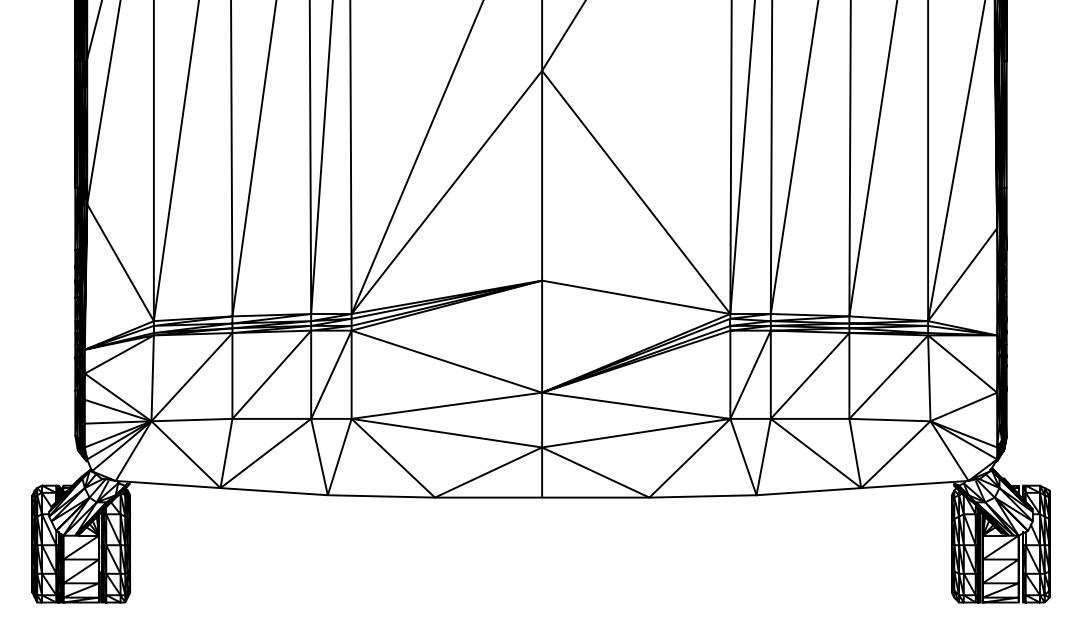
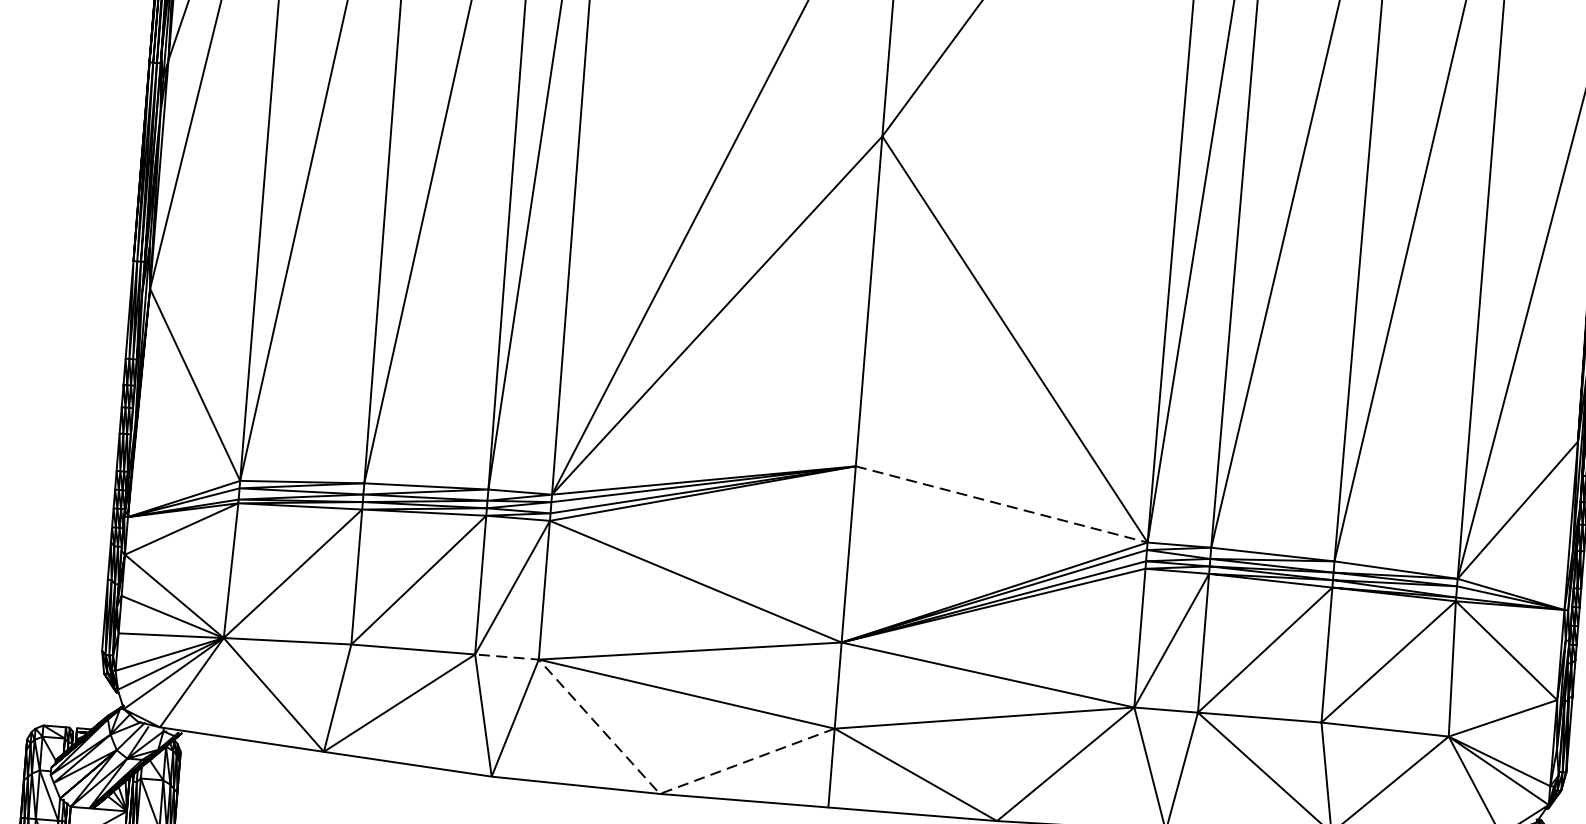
line: (636, 297) -> (1002, 504), solid -> dashed
line: (421, 484) -> (640, 771), solid -> dashed

